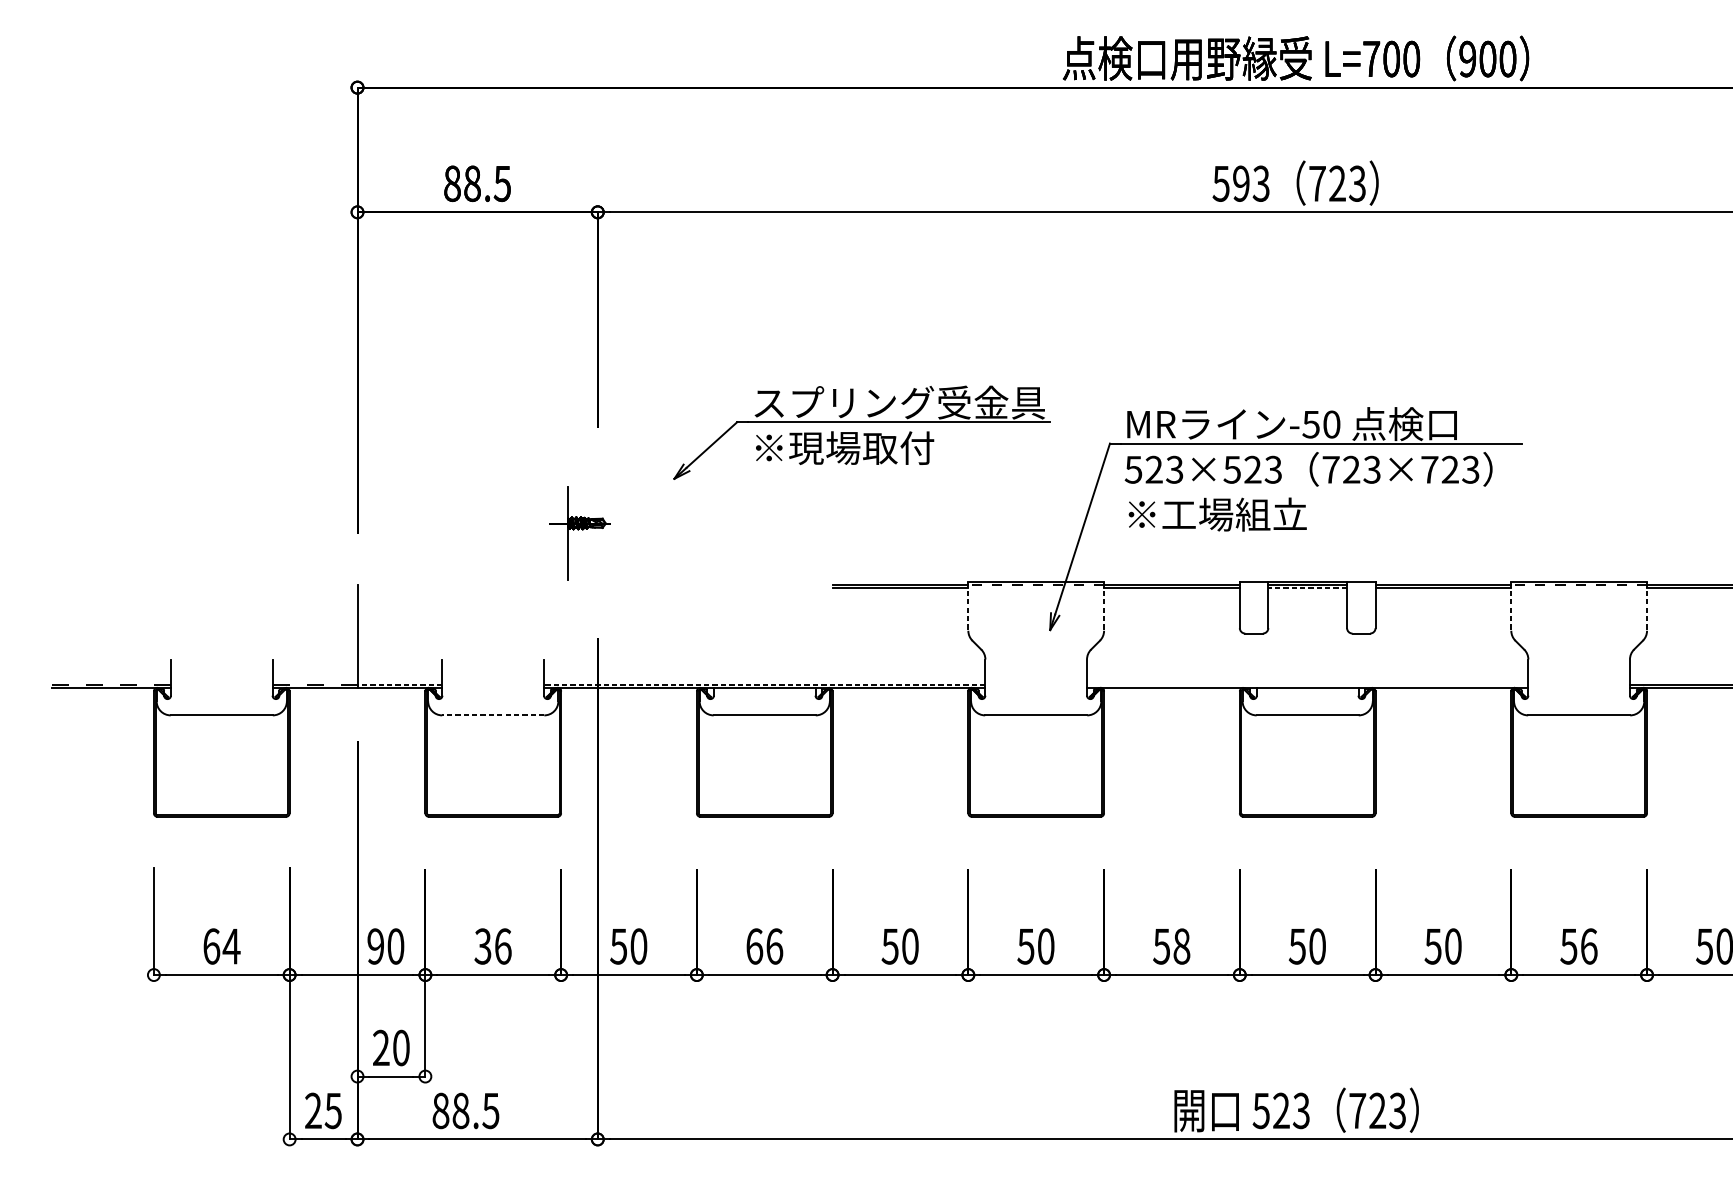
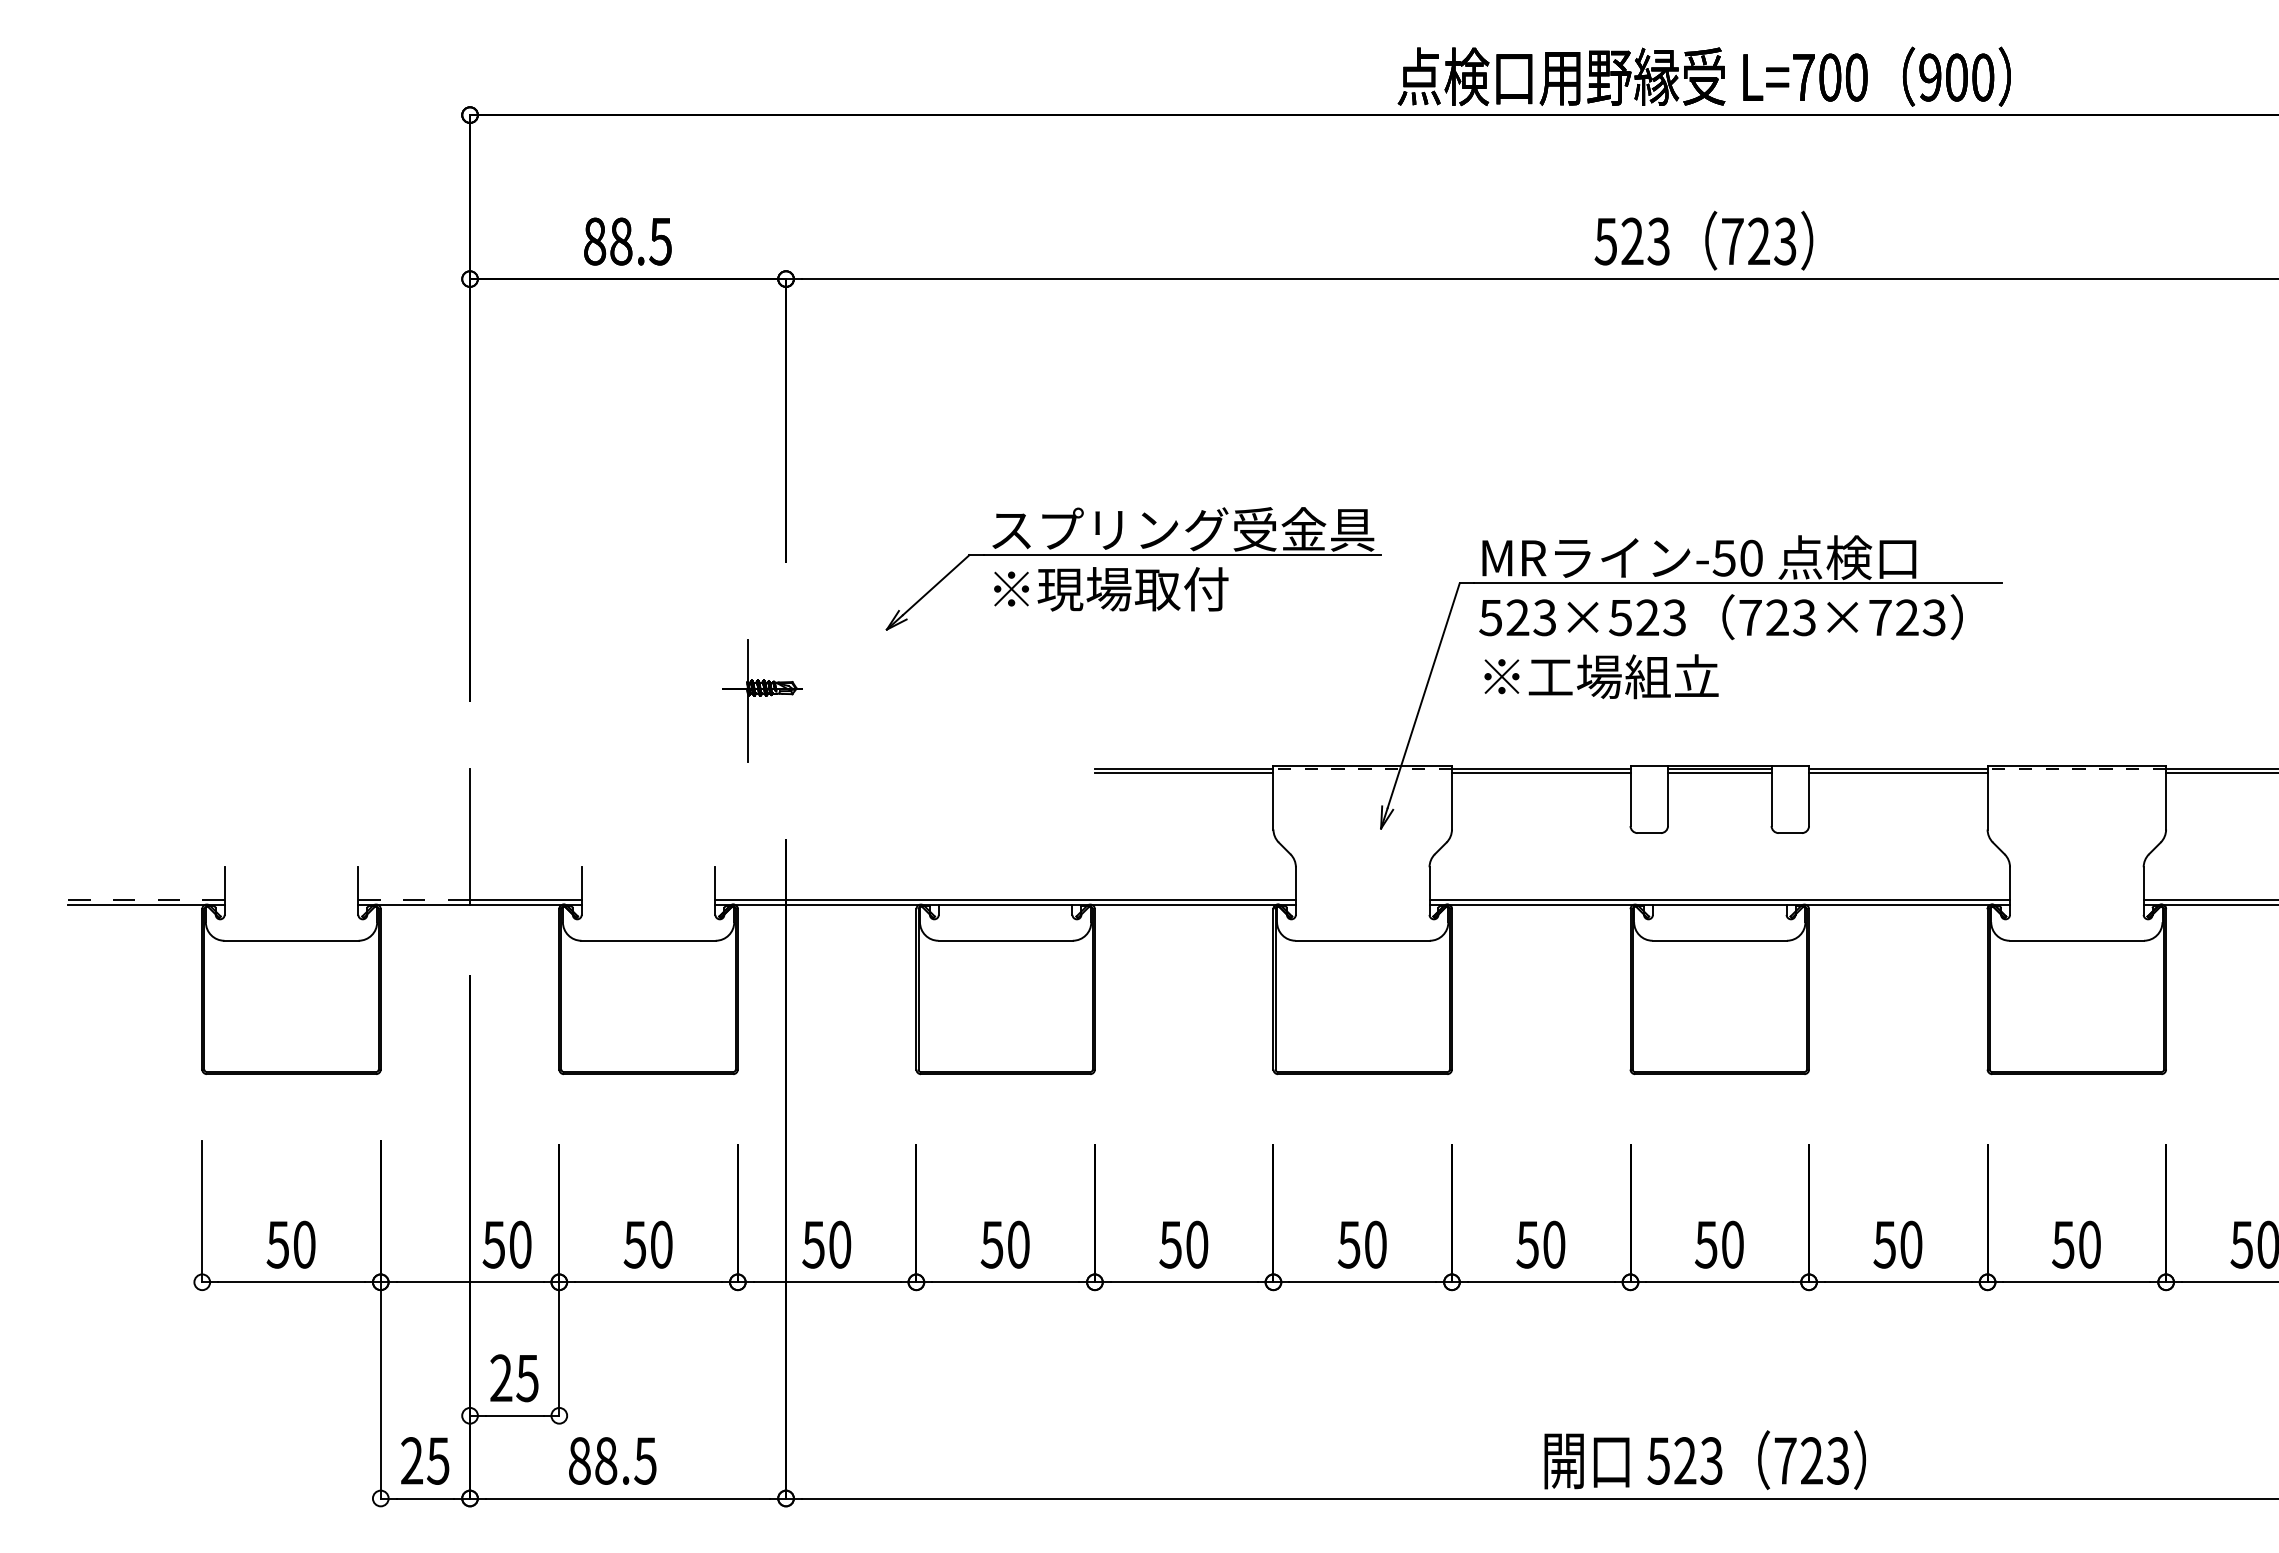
text: (1241, 183) -> (1632, 241), 593 -> 523
line: (1307, 588) -> (1719, 773), dashed -> solid
line: (968, 606) -> (1273, 797), dashed -> solid
line: (1103, 606) -> (1451, 797), dashed -> solid
line: (1511, 606) -> (1987, 797), dashed -> solid
line: (1647, 606) -> (2166, 797), dashed -> solid
line: (399, 684) -> (525, 900), dashed -> solid
line: (764, 684) -> (1005, 900), dashed -> solid
line: (1307, 684) -> (1719, 900), added
line: (493, 715) -> (648, 940), dashed -> solid
text: (221, 946) -> (291, 1244), 64 -> 50
text: (375, 946) -> (493, 1244), 90 -> 50
text: (493, 946) -> (648, 1244), 36 -> 50
text: (763, 946) -> (1004, 1244), 66 -> 50
text: (1182, 946) -> (1554, 1244), 58 -> 50
text: (1589, 946) -> (2090, 1244), 56 -> 50
text: (401, 1048) -> (527, 1378), 20 -> 25

